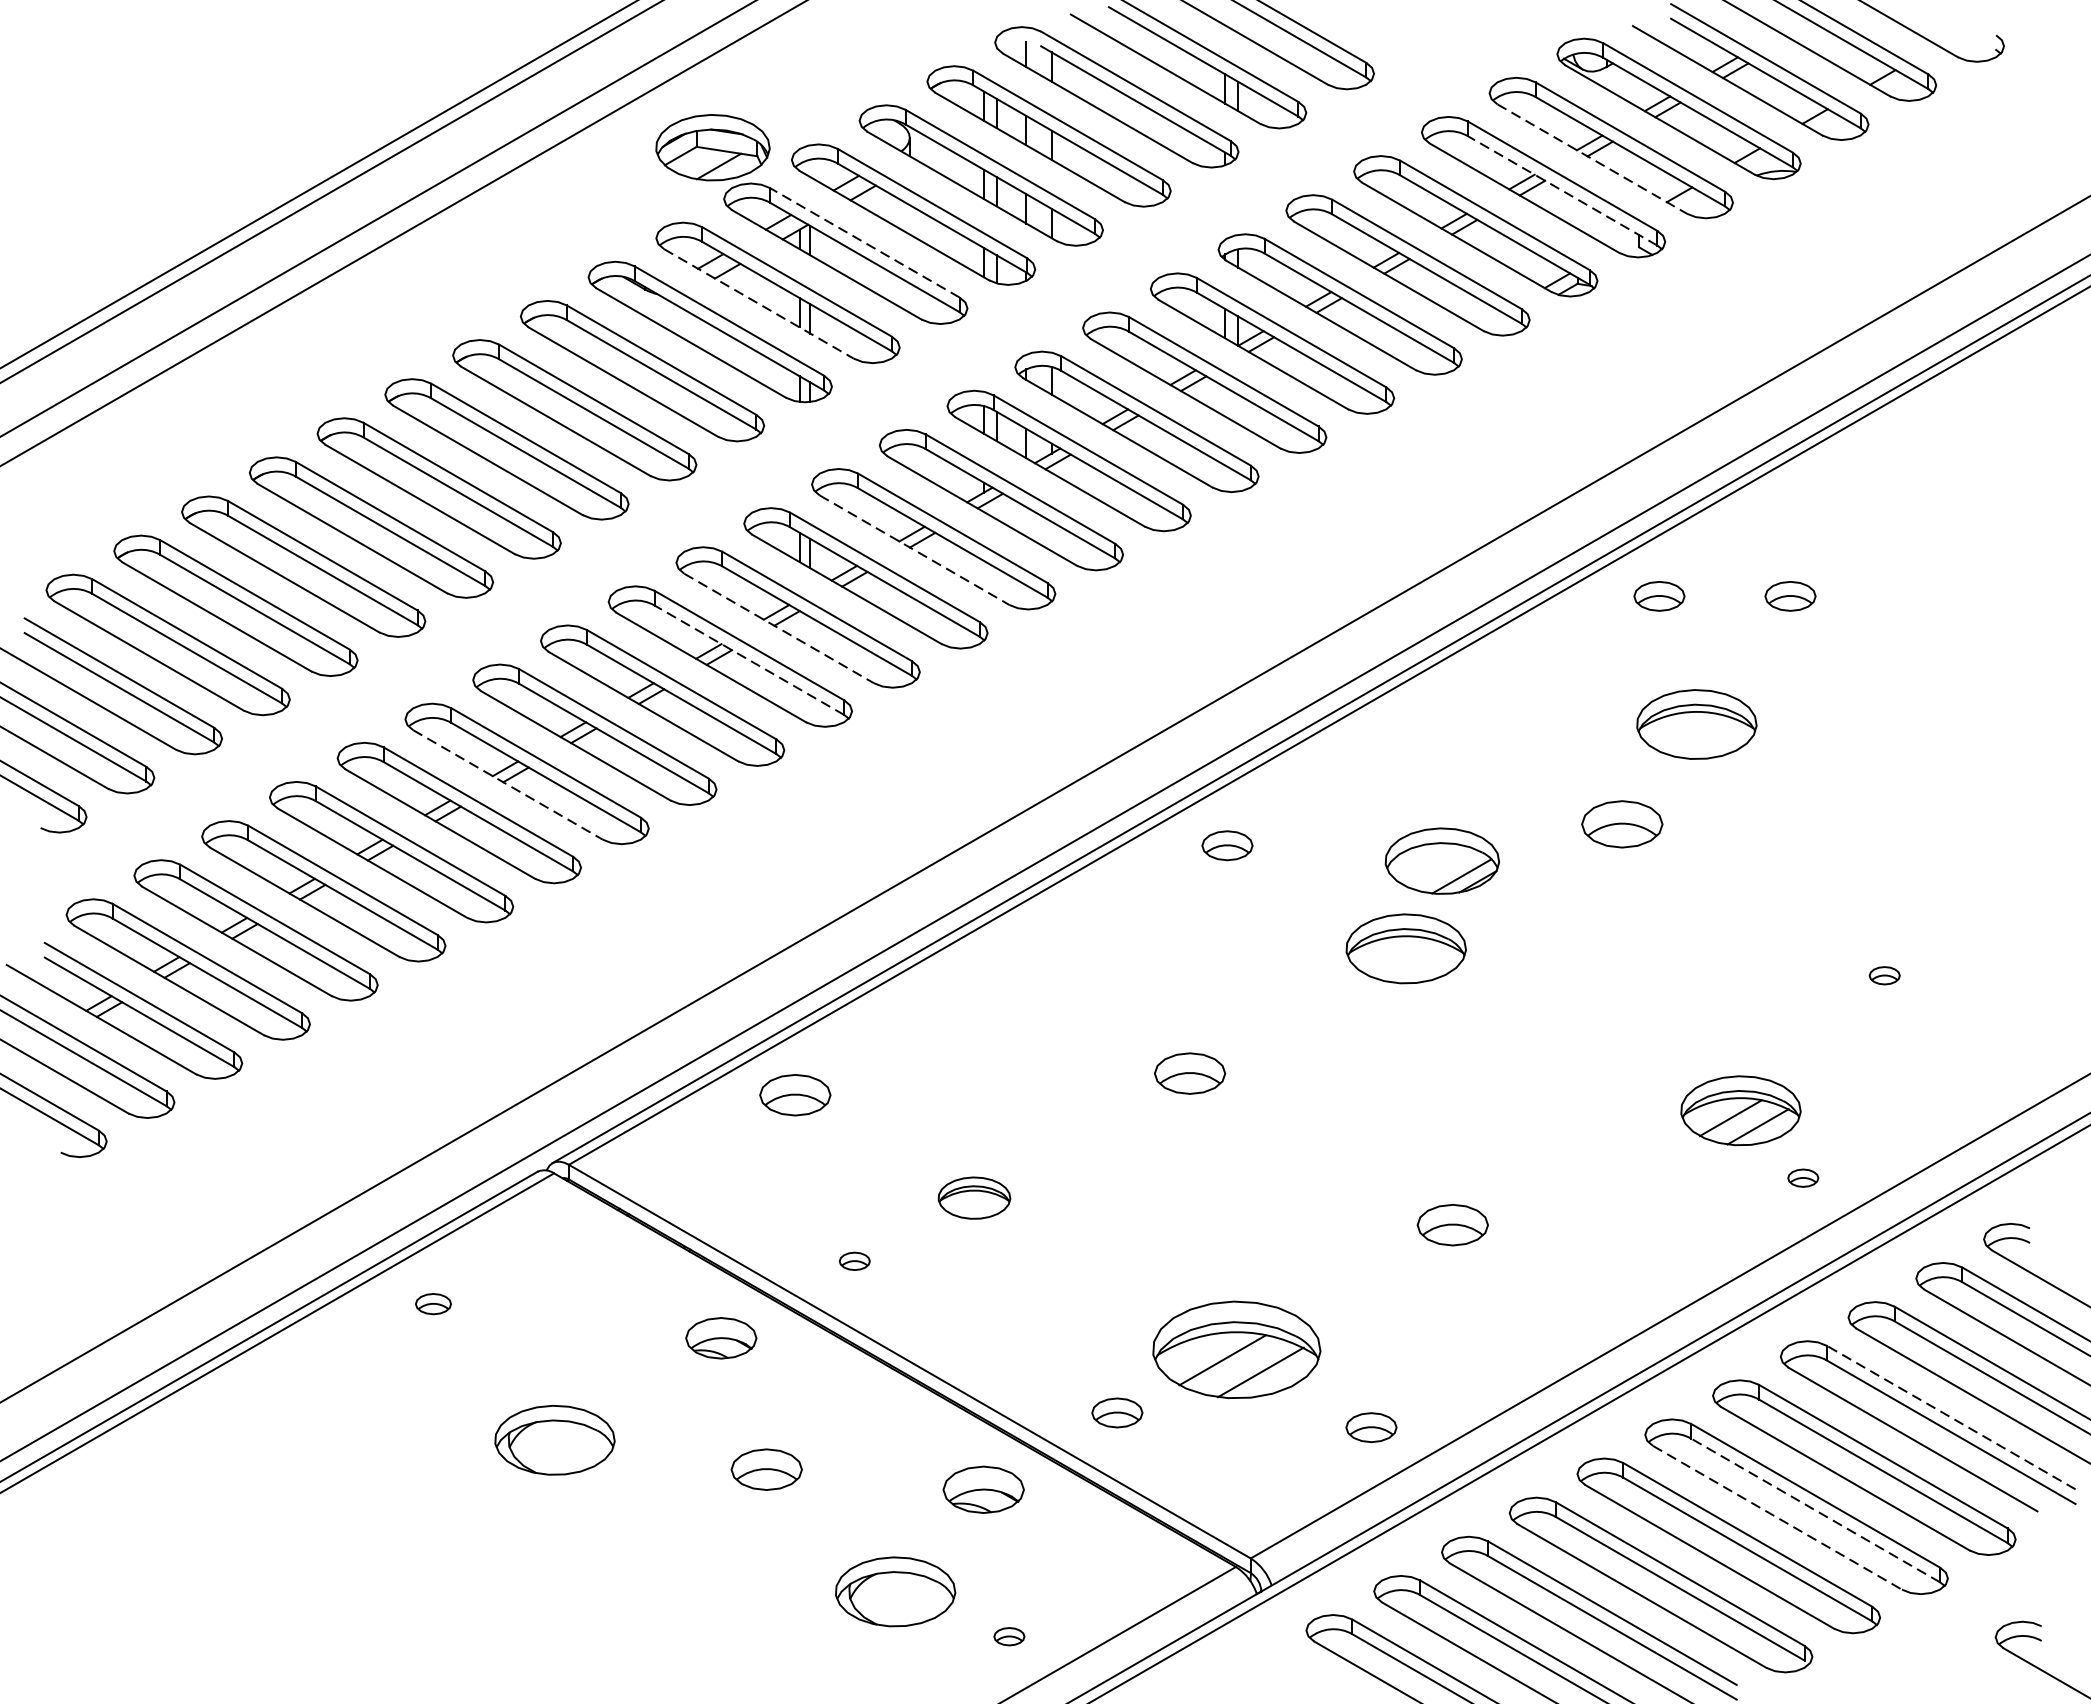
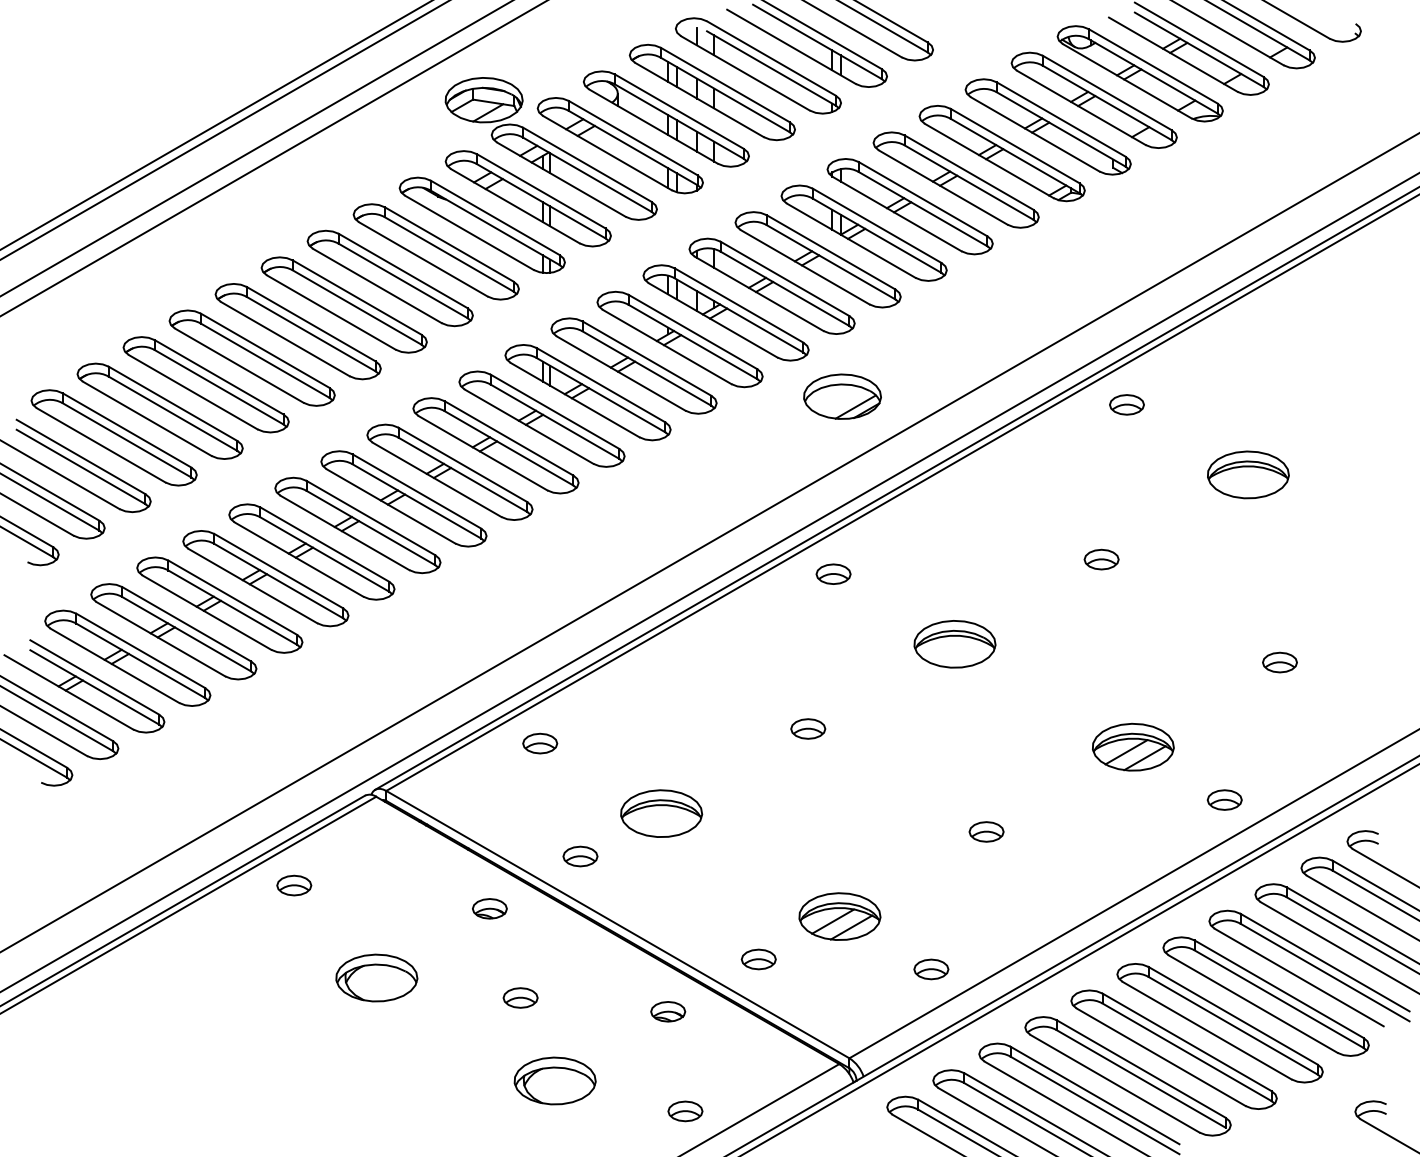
line: (1592, 159) -> (1081, 108), dashed -> solid
line: (1561, 190) -> (1060, 129), dashed -> solid
line: (863, 242) -> (586, 164), dashed -> solid
line: (759, 304) -> (515, 206), dashed -> solid
line: (915, 550) -> (621, 373), dashed -> solid
part: (1789, 595) -> (1215, 404), removed
line: (779, 628) -> (529, 426), dashed -> solid
line: (748, 660) -> (508, 448), dashed -> solid
part: (1697, 723) -> (1248, 474), moved
line: (508, 785) -> (345, 533), dashed -> solid
part: (1621, 824) -> (1101, 559), size x0.62
part: (1442, 860) -> (842, 396), moved
part: (1884, 975) -> (1279, 662), size x1.67
part: (1190, 1072) -> (808, 728), size x0.71
part: (795, 1094) -> (540, 743), size x0.71
part: (1741, 1109) -> (1133, 746), moved
part: (1803, 1177) -> (1224, 799), size x1.67
part: (974, 1198) -> (661, 813), size x1.67
part: (1452, 1224) -> (986, 831), size x0.71
part: (854, 1261) -> (580, 856), size x1.67
part: (433, 1304) -> (294, 885), size x1.43
part: (720, 1337) -> (489, 908), size x0.71
part: (1236, 1349) -> (839, 916), size x0.71
line: (1951, 1417) -> (1325, 962), dashed -> solid
part: (766, 1468) -> (520, 997), size x0.71
part: (984, 1489) -> (668, 1011), size x0.62
line: (1816, 1510) -> (1233, 1025), dashed -> solid
line: (1778, 1517) -> (1207, 1030), dashed -> solid
part: (894, 1591) -> (554, 1080), moved
part: (1009, 1636) -> (685, 1111), size x1.67

